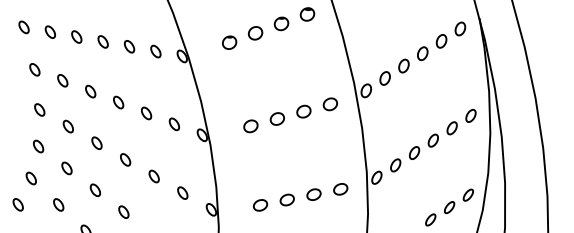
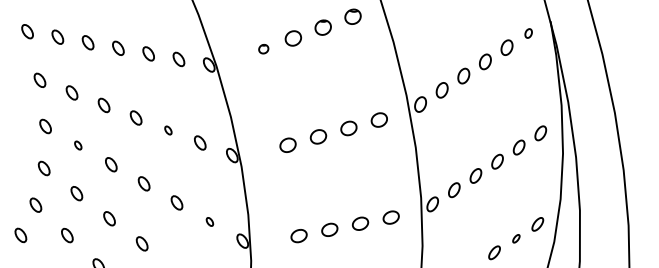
part: (460, 28) -> (528, 32), size x0.6
part: (229, 42) -> (263, 49), size x0.6
part: (146, 113) -> (168, 130), size x0.6
part: (67, 126) -> (77, 145), size x0.6
part: (182, 192) -> (209, 221), size x0.6
part: (449, 207) -> (516, 238), size x0.6

